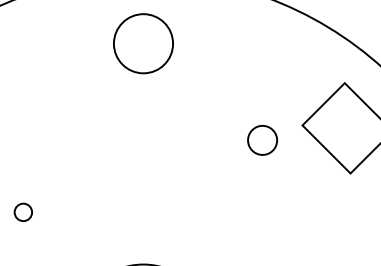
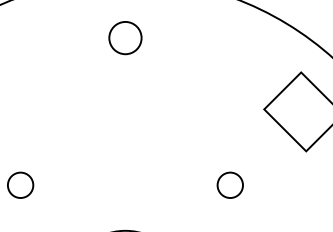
circle: (143, 43) -> (125, 37), size x0.62
circle: (262, 140) -> (230, 185), moved
circle: (22, 211) -> (19, 184), size x1.67

